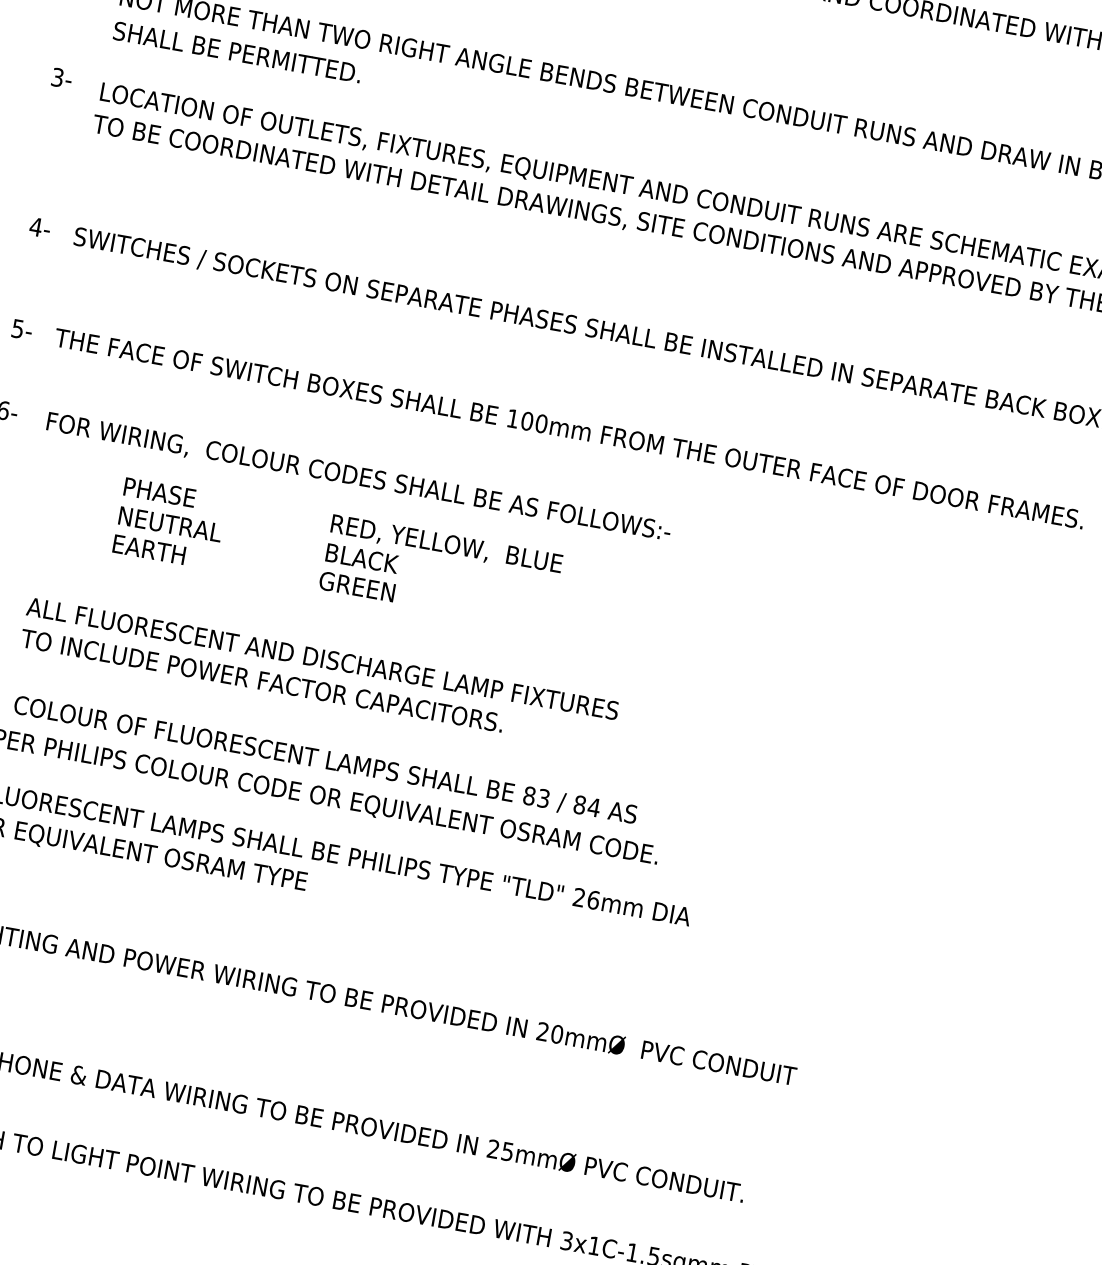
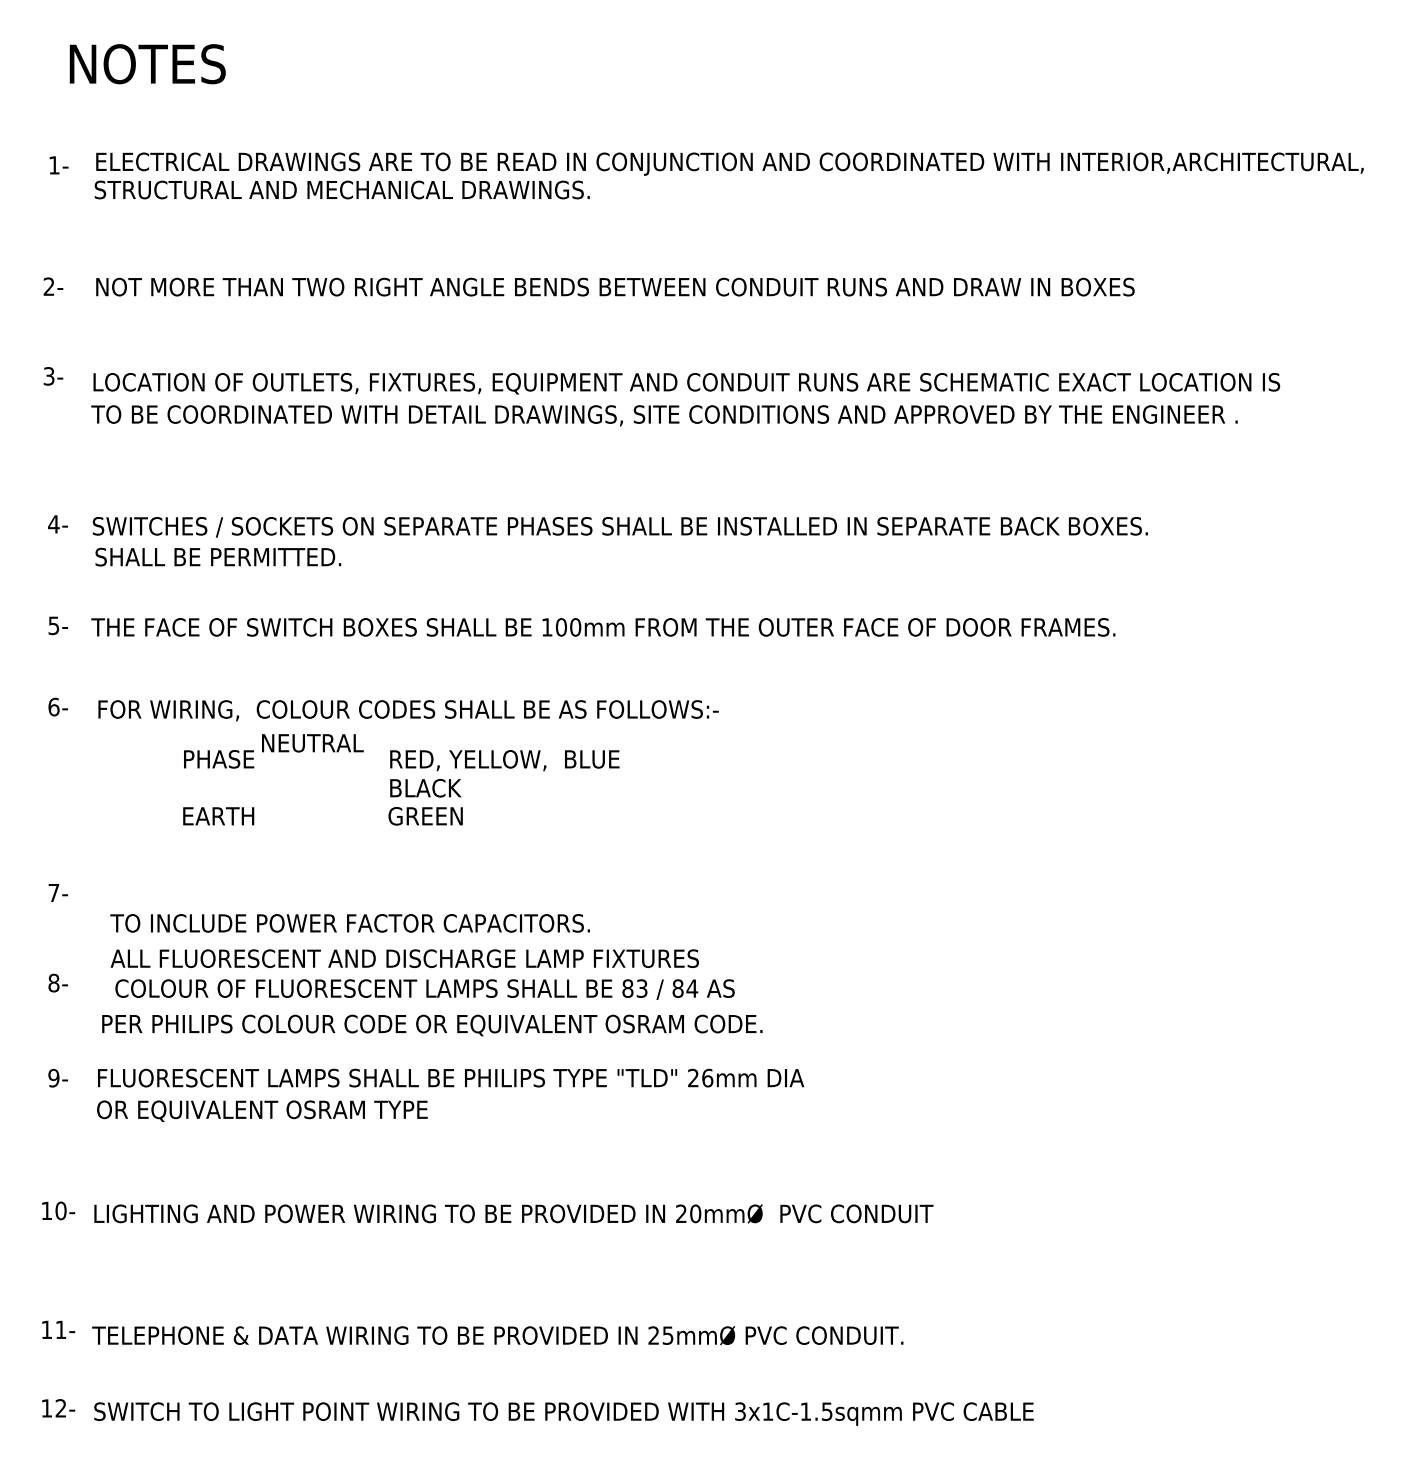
text: (237, 51) -> (218, 556), moved
text: (170, 524) -> (312, 743), moved
text: (322, 658) -> (404, 958), moved

